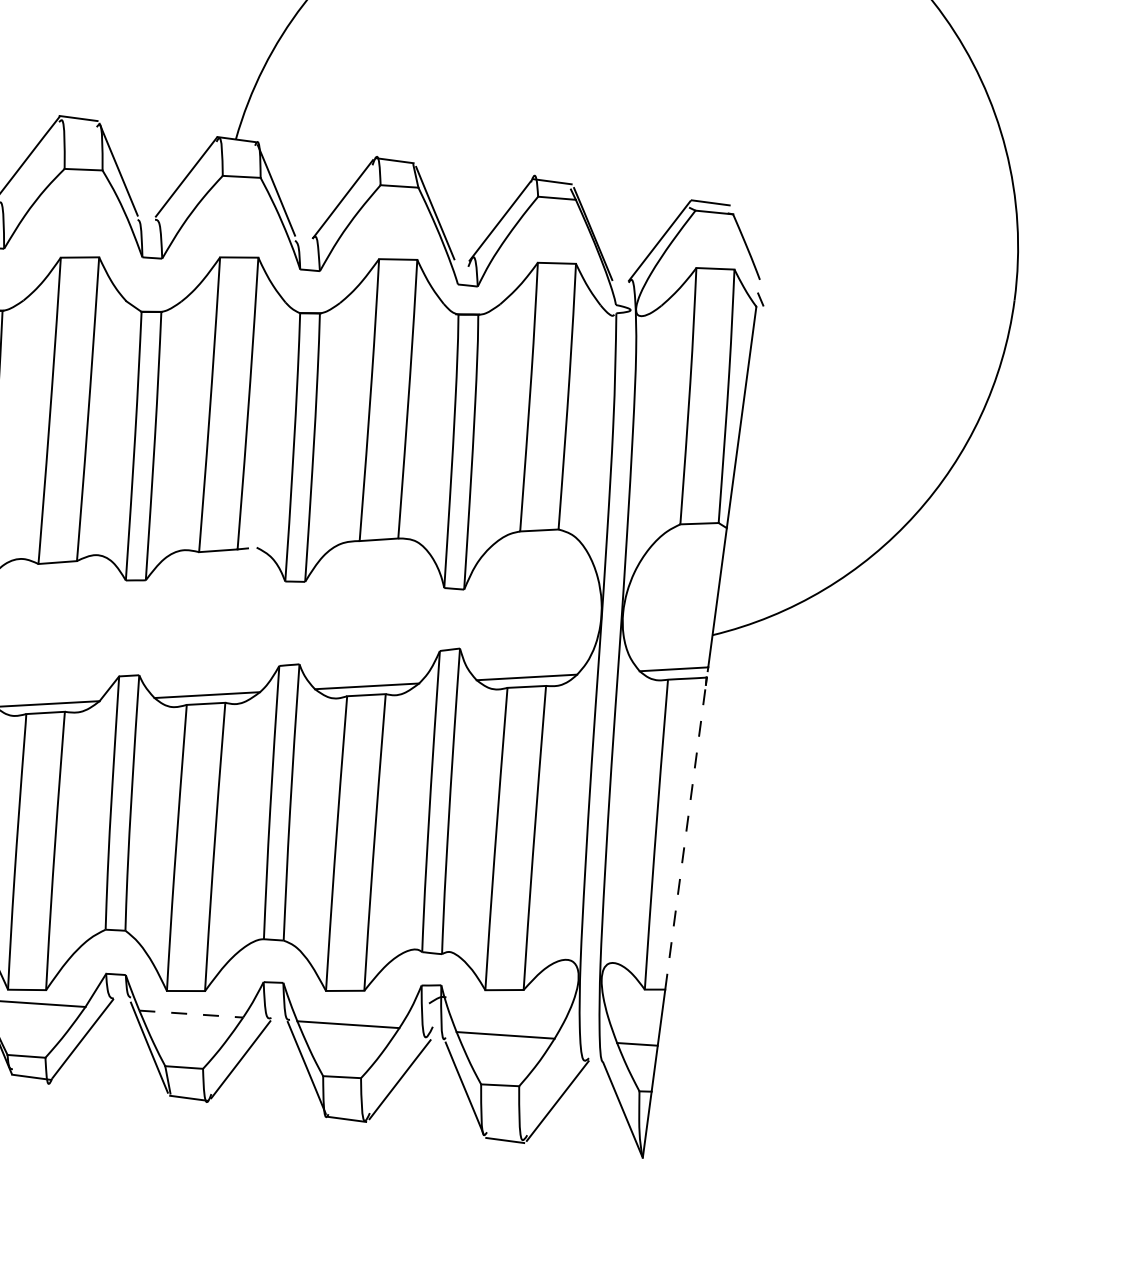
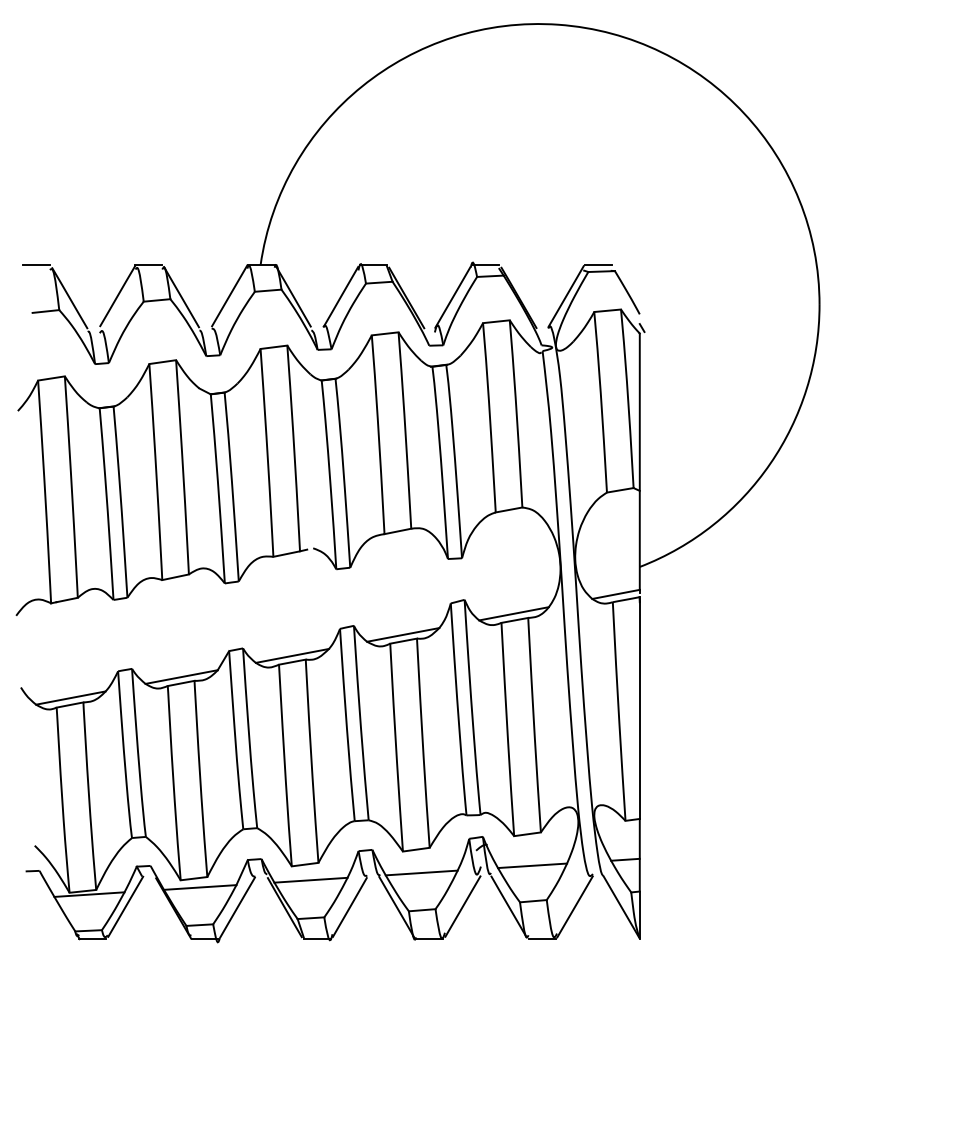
line: (685, 836) -> (639, 710), dashed -> solid
line: (190, 1014) -> (310, 880), dashed -> solid

